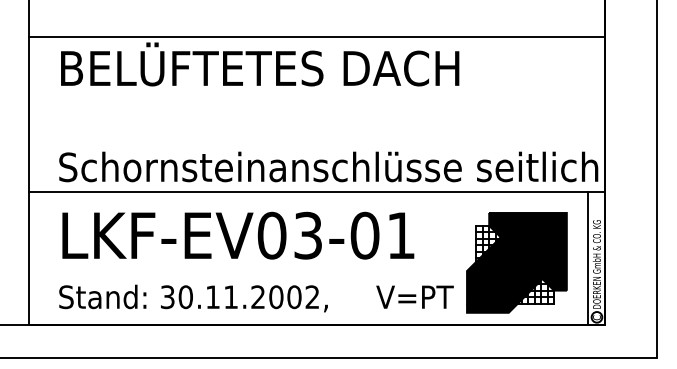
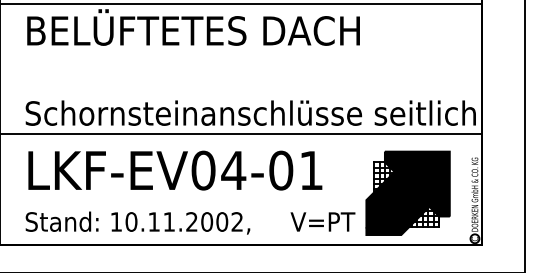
text: (308, 235) -> (233, 170), LKF-EV03-01 -> LKF-EV04-01
line: (587, 258) -> (467, 189), removed
text: (167, 297) -> (116, 222), 30.11.2002, -> 10.11.2002,

